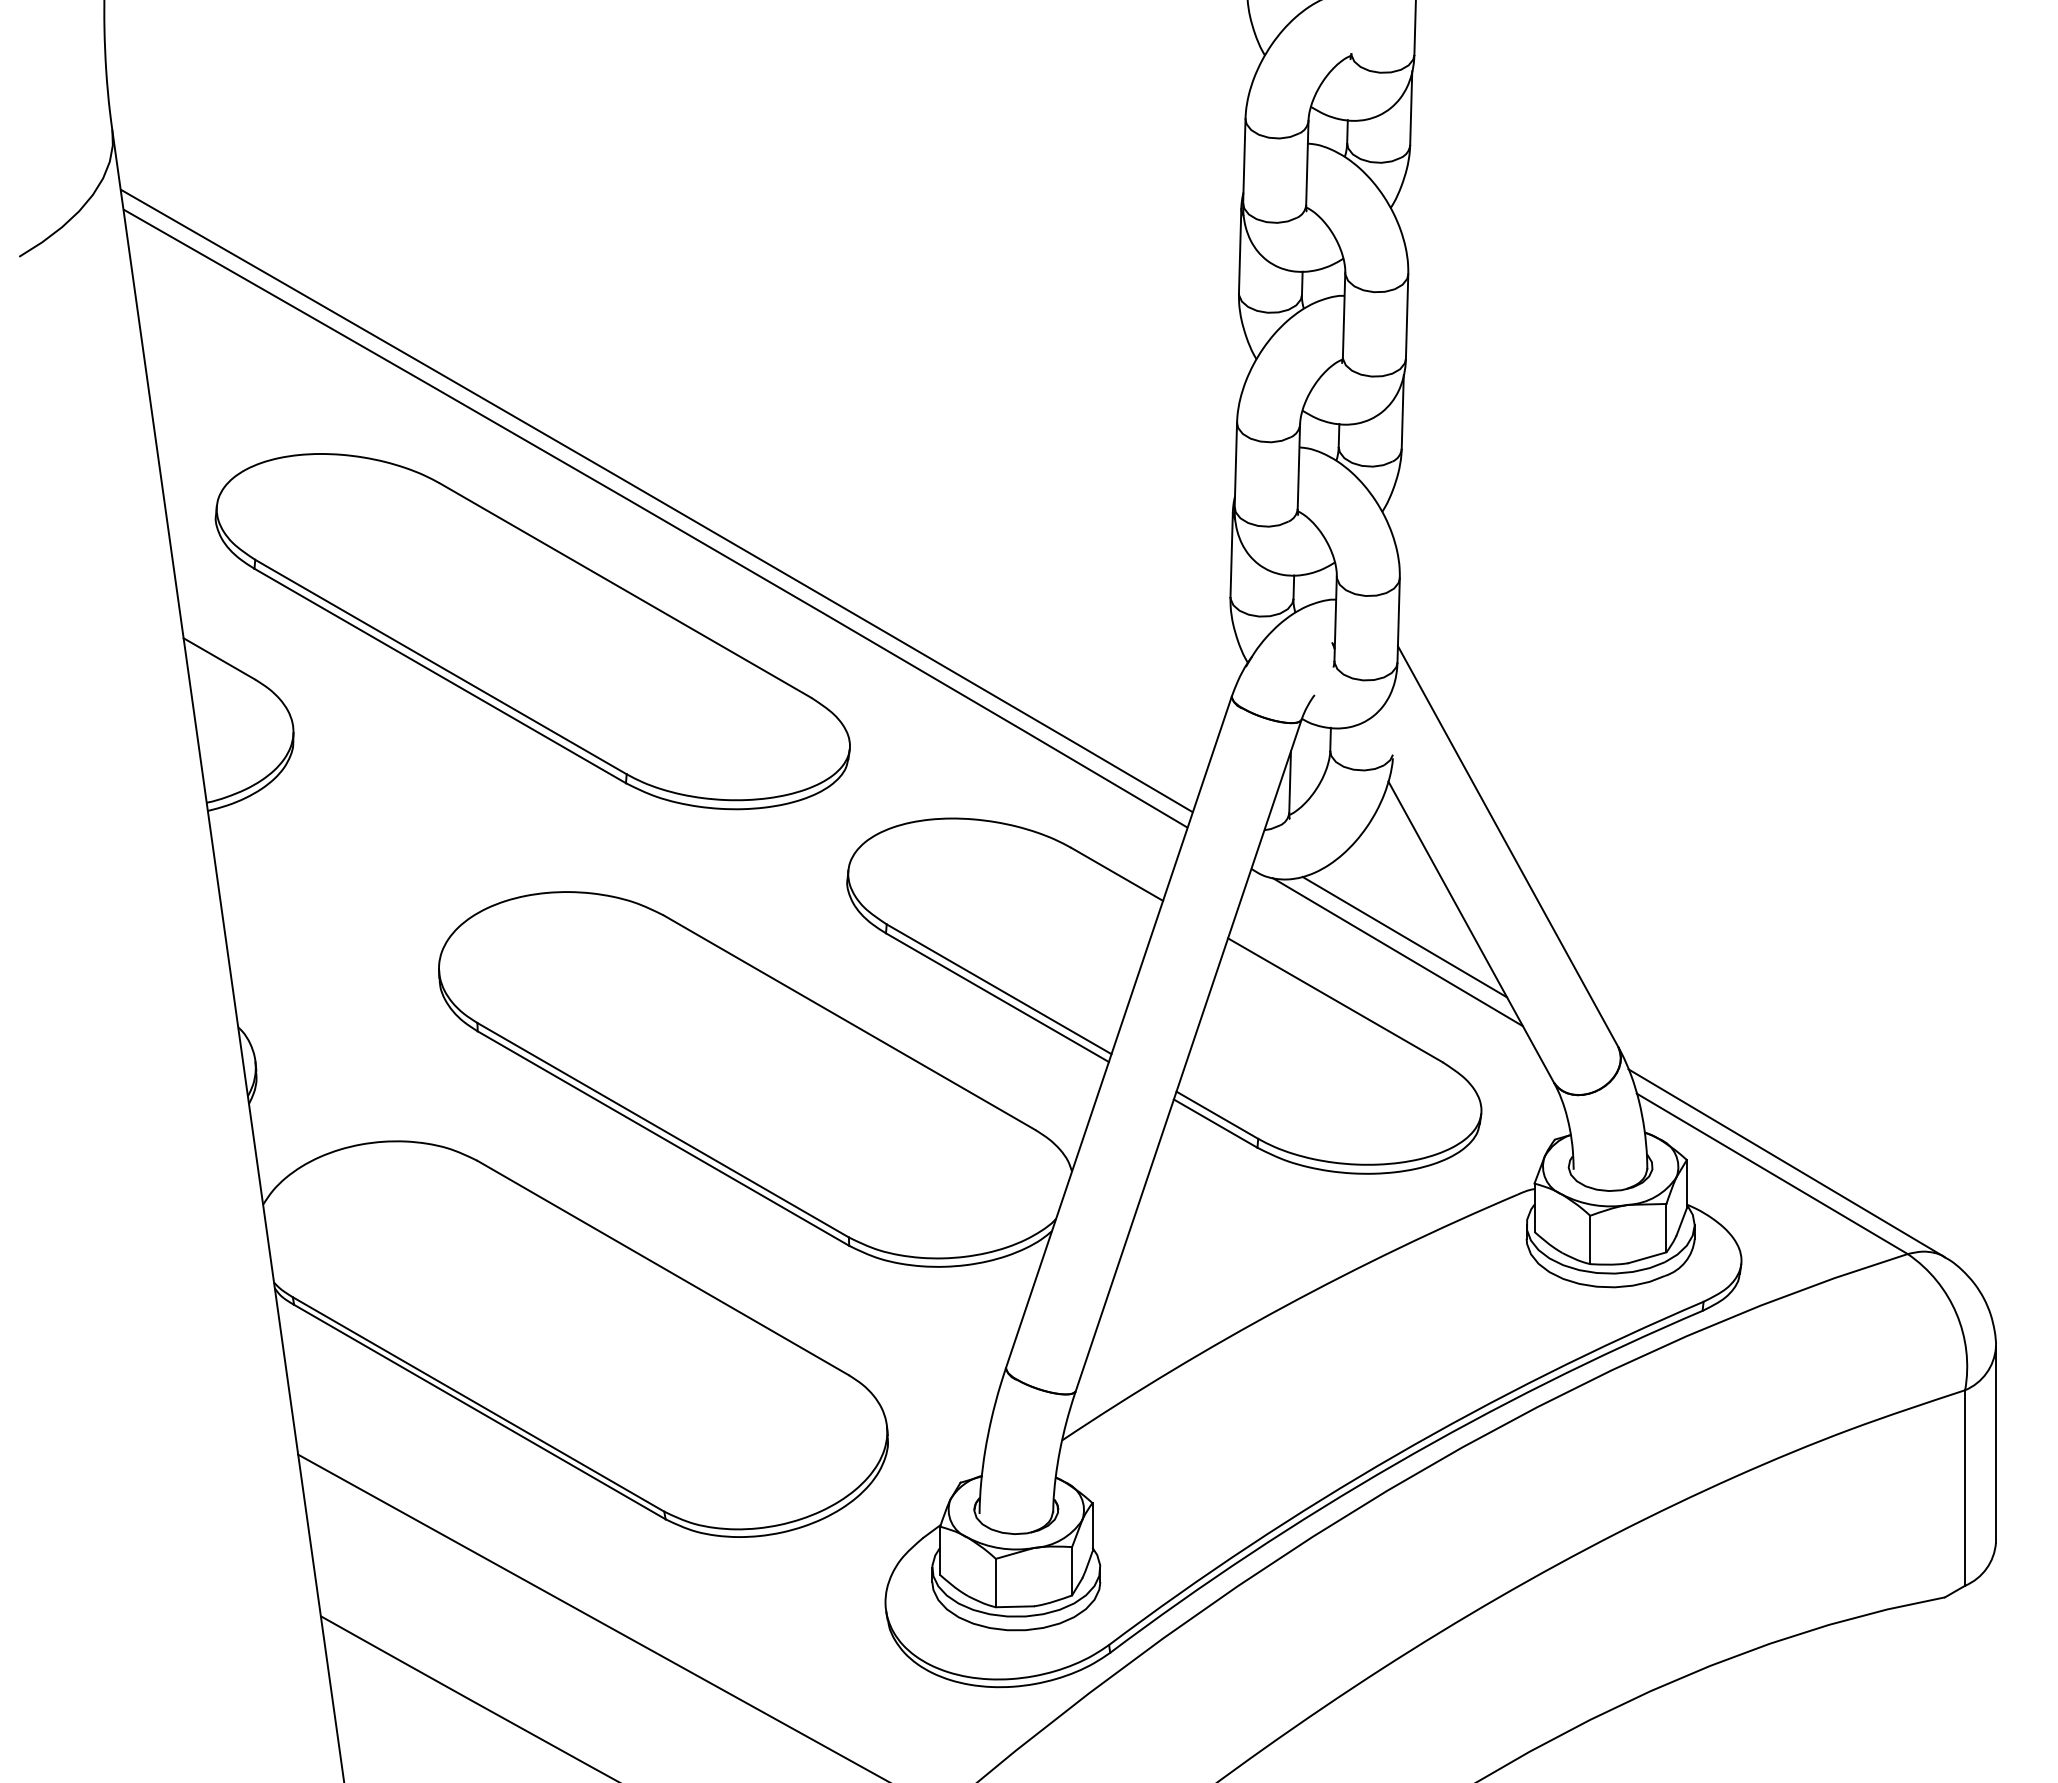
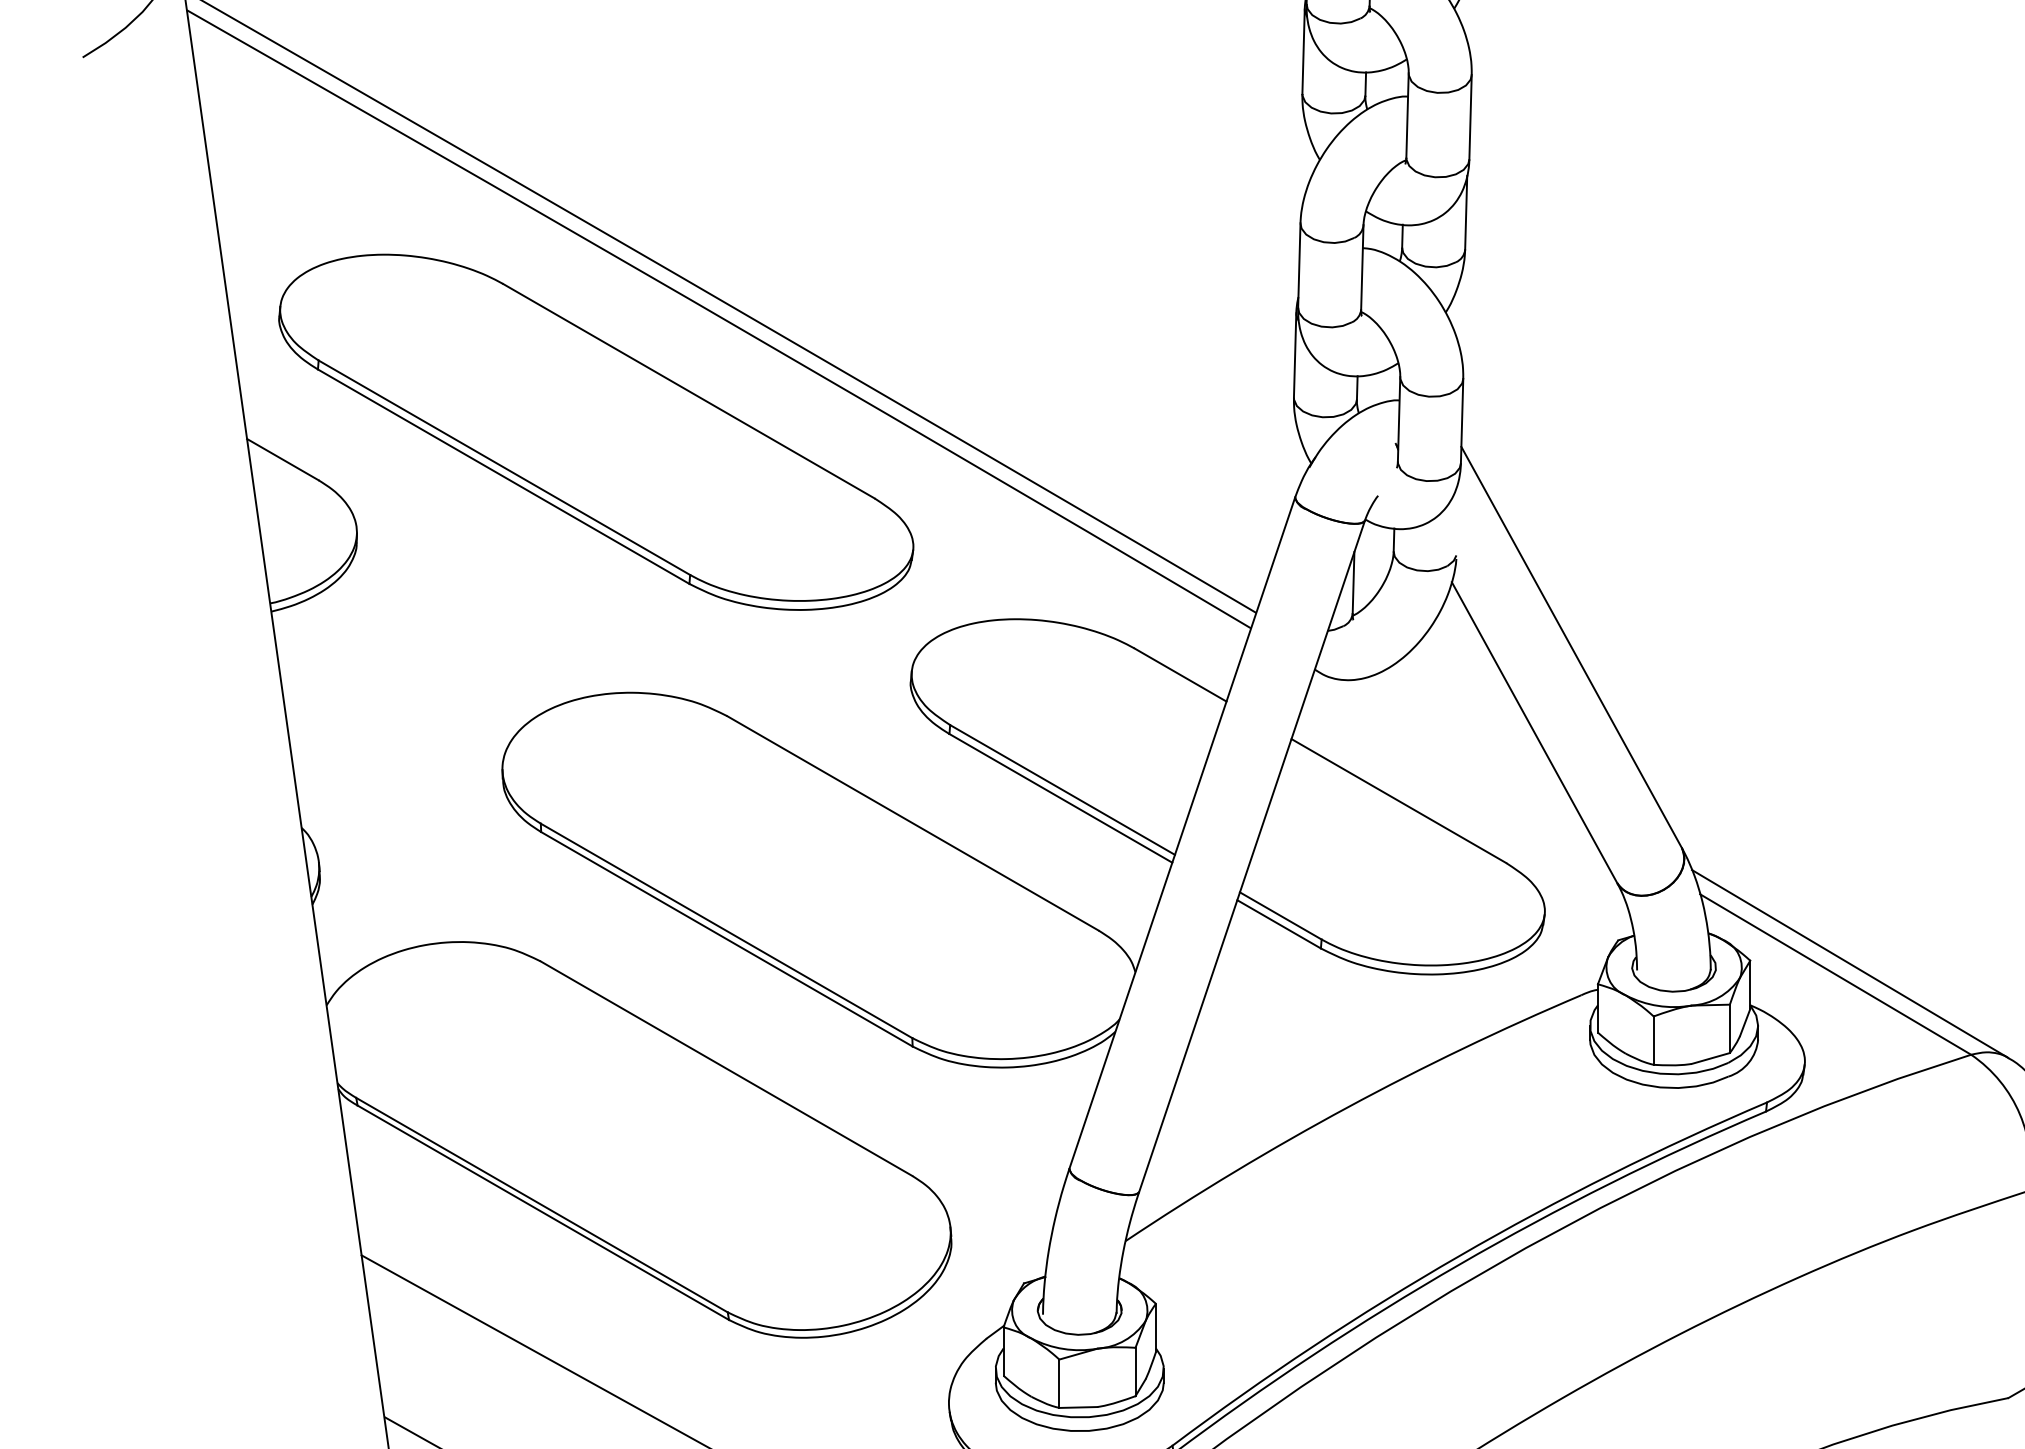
line: (1404, 936) -> (1467, 737), removed
line: (1397, 952) -> (1460, 753), removed

